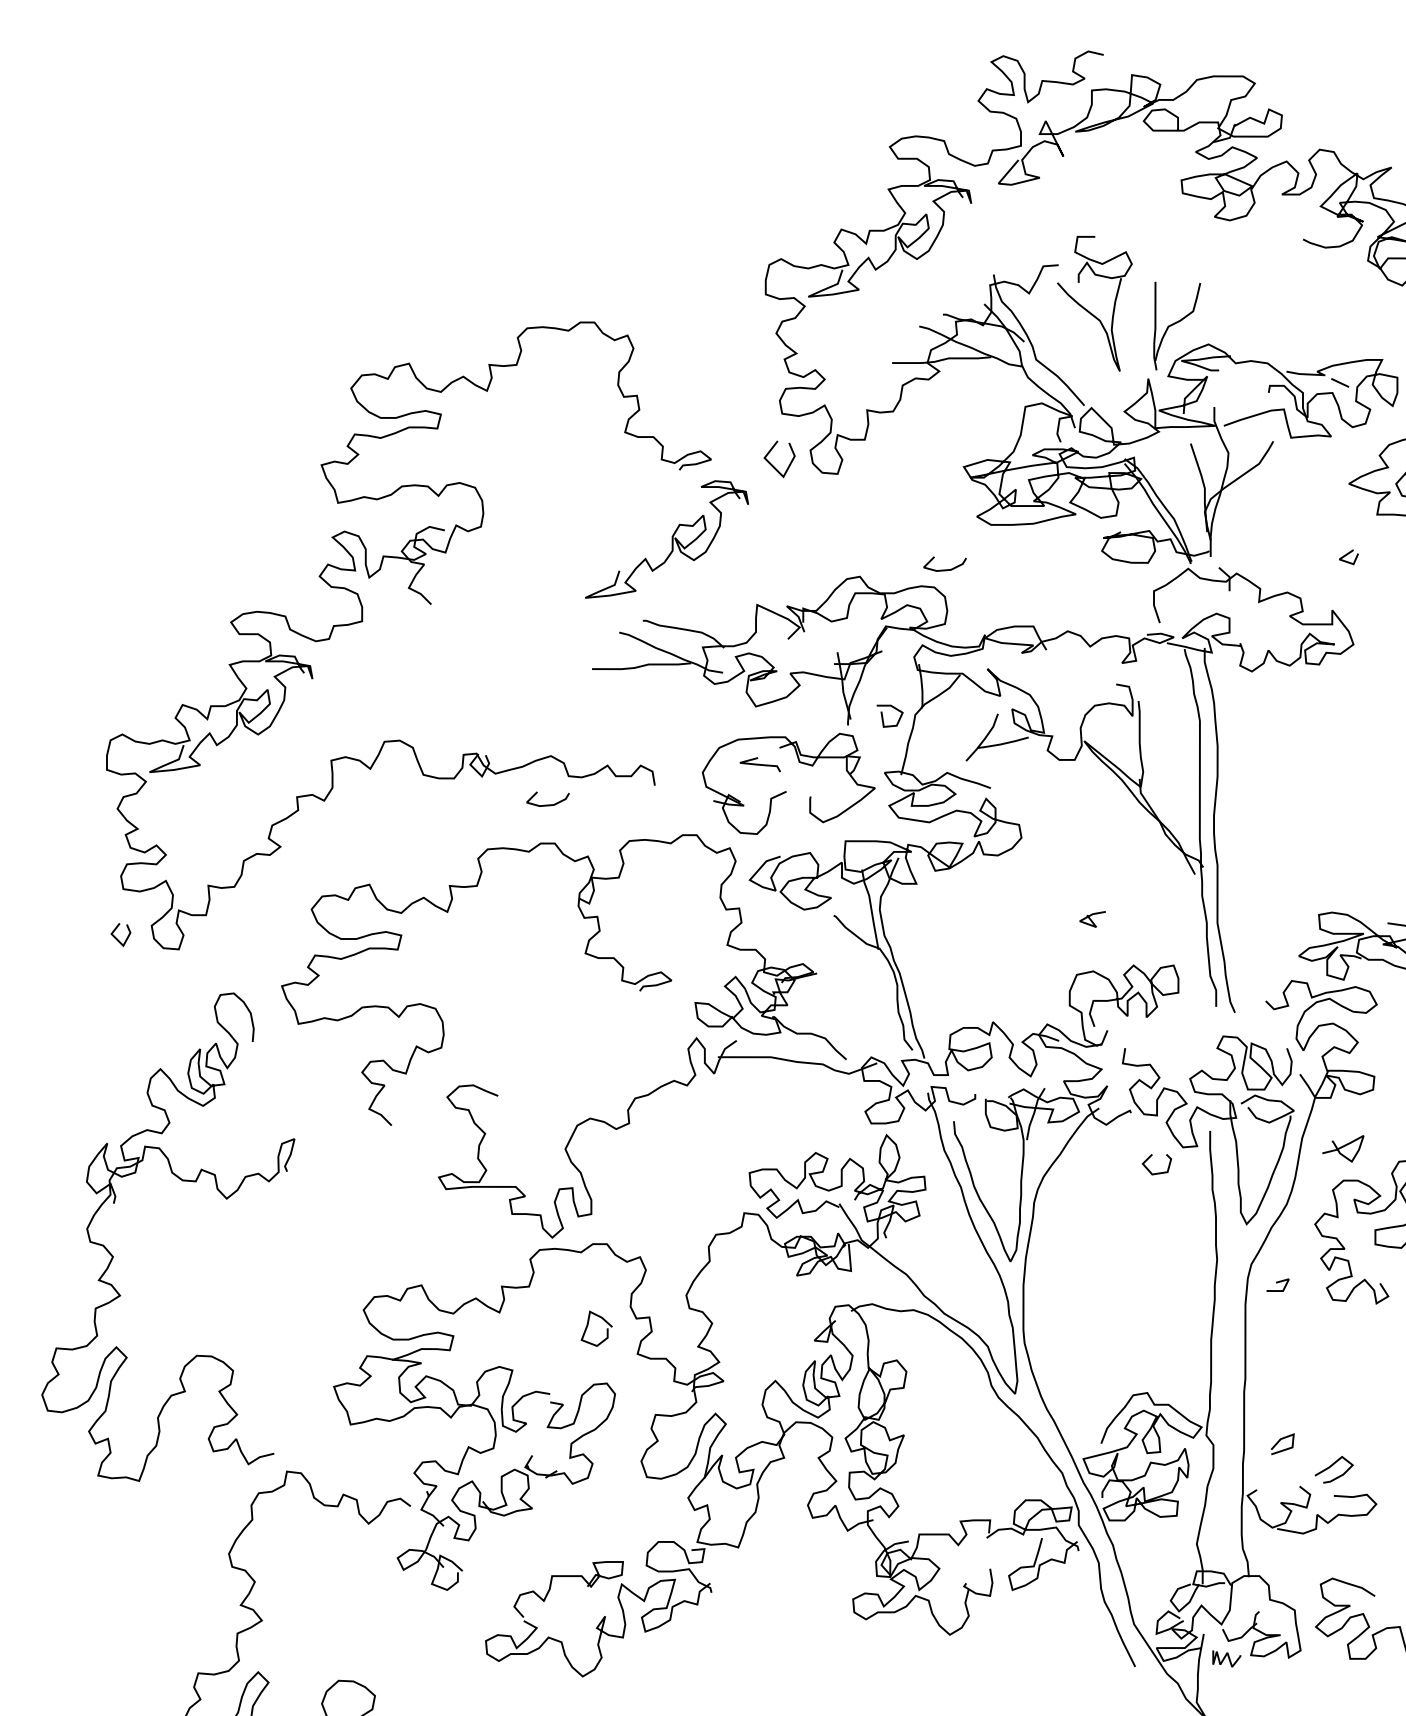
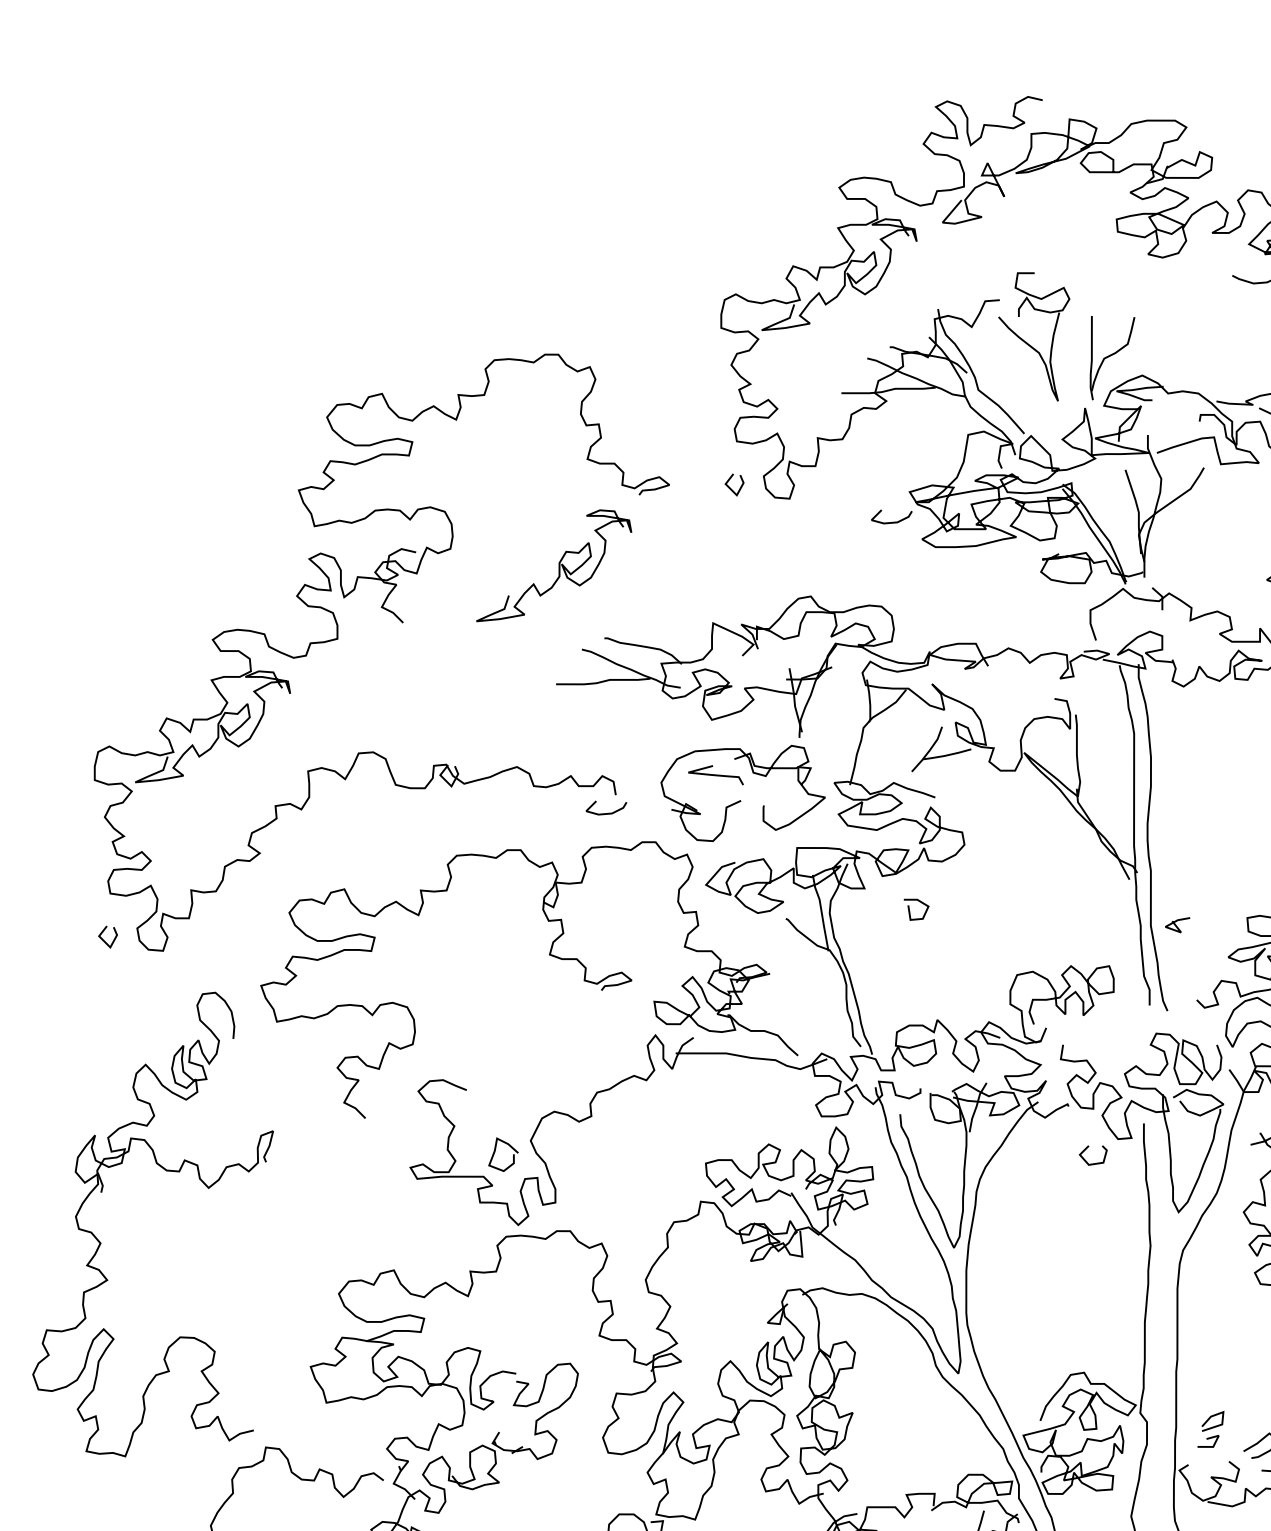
part: (779, 459) -> (734, 484), size x0.62
part: (667, 539) -> (554, 565), moved
part: (944, 563) -> (891, 516), moved
part: (883, 716) -> (910, 910), moved
part: (760, 764) -> (716, 775), size x1.43
part: (547, 798) -> (605, 807), moved
part: (1092, 919) -> (1177, 925), moved
part: (1277, 1284) -> (1207, 1440), moved
part: (588, 1325) -> (495, 1151), moved

